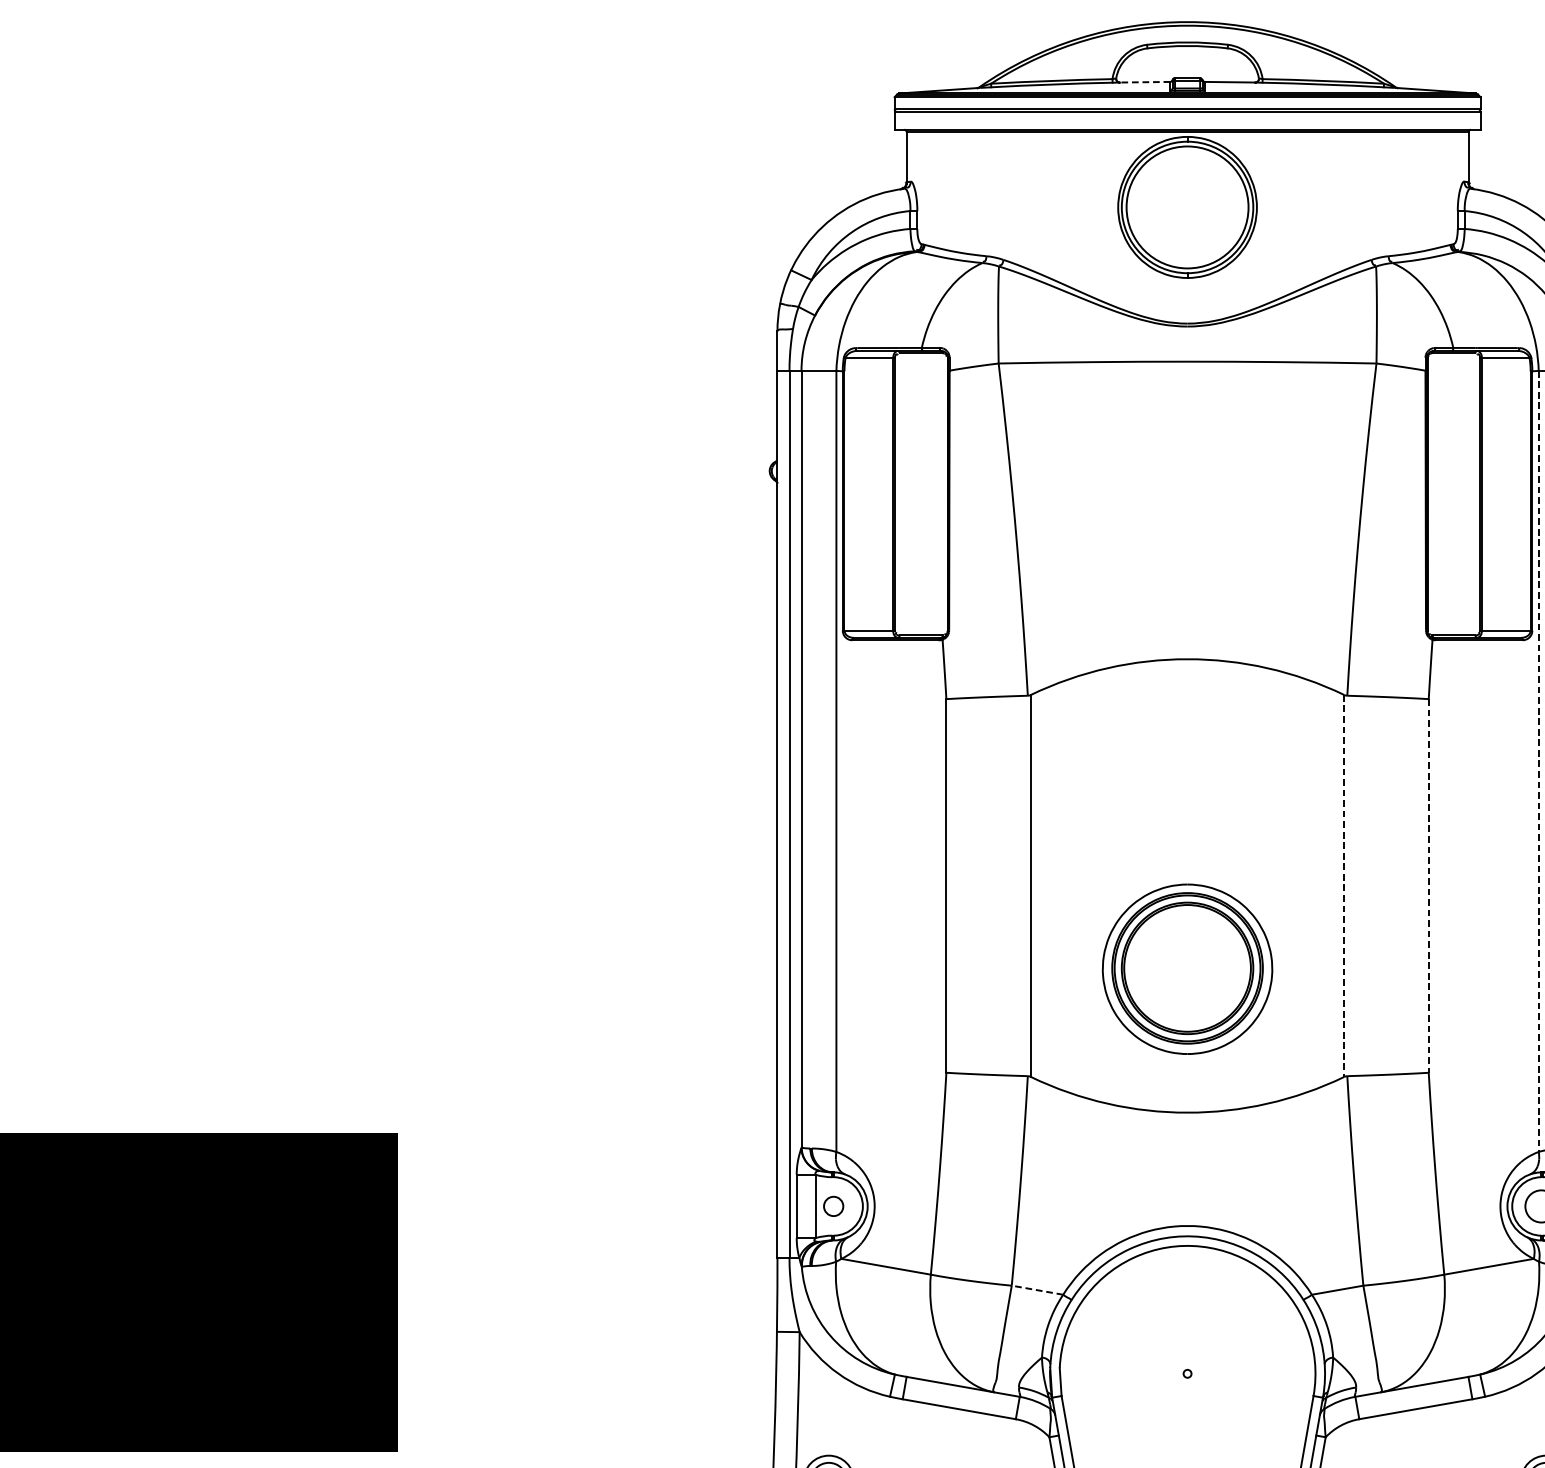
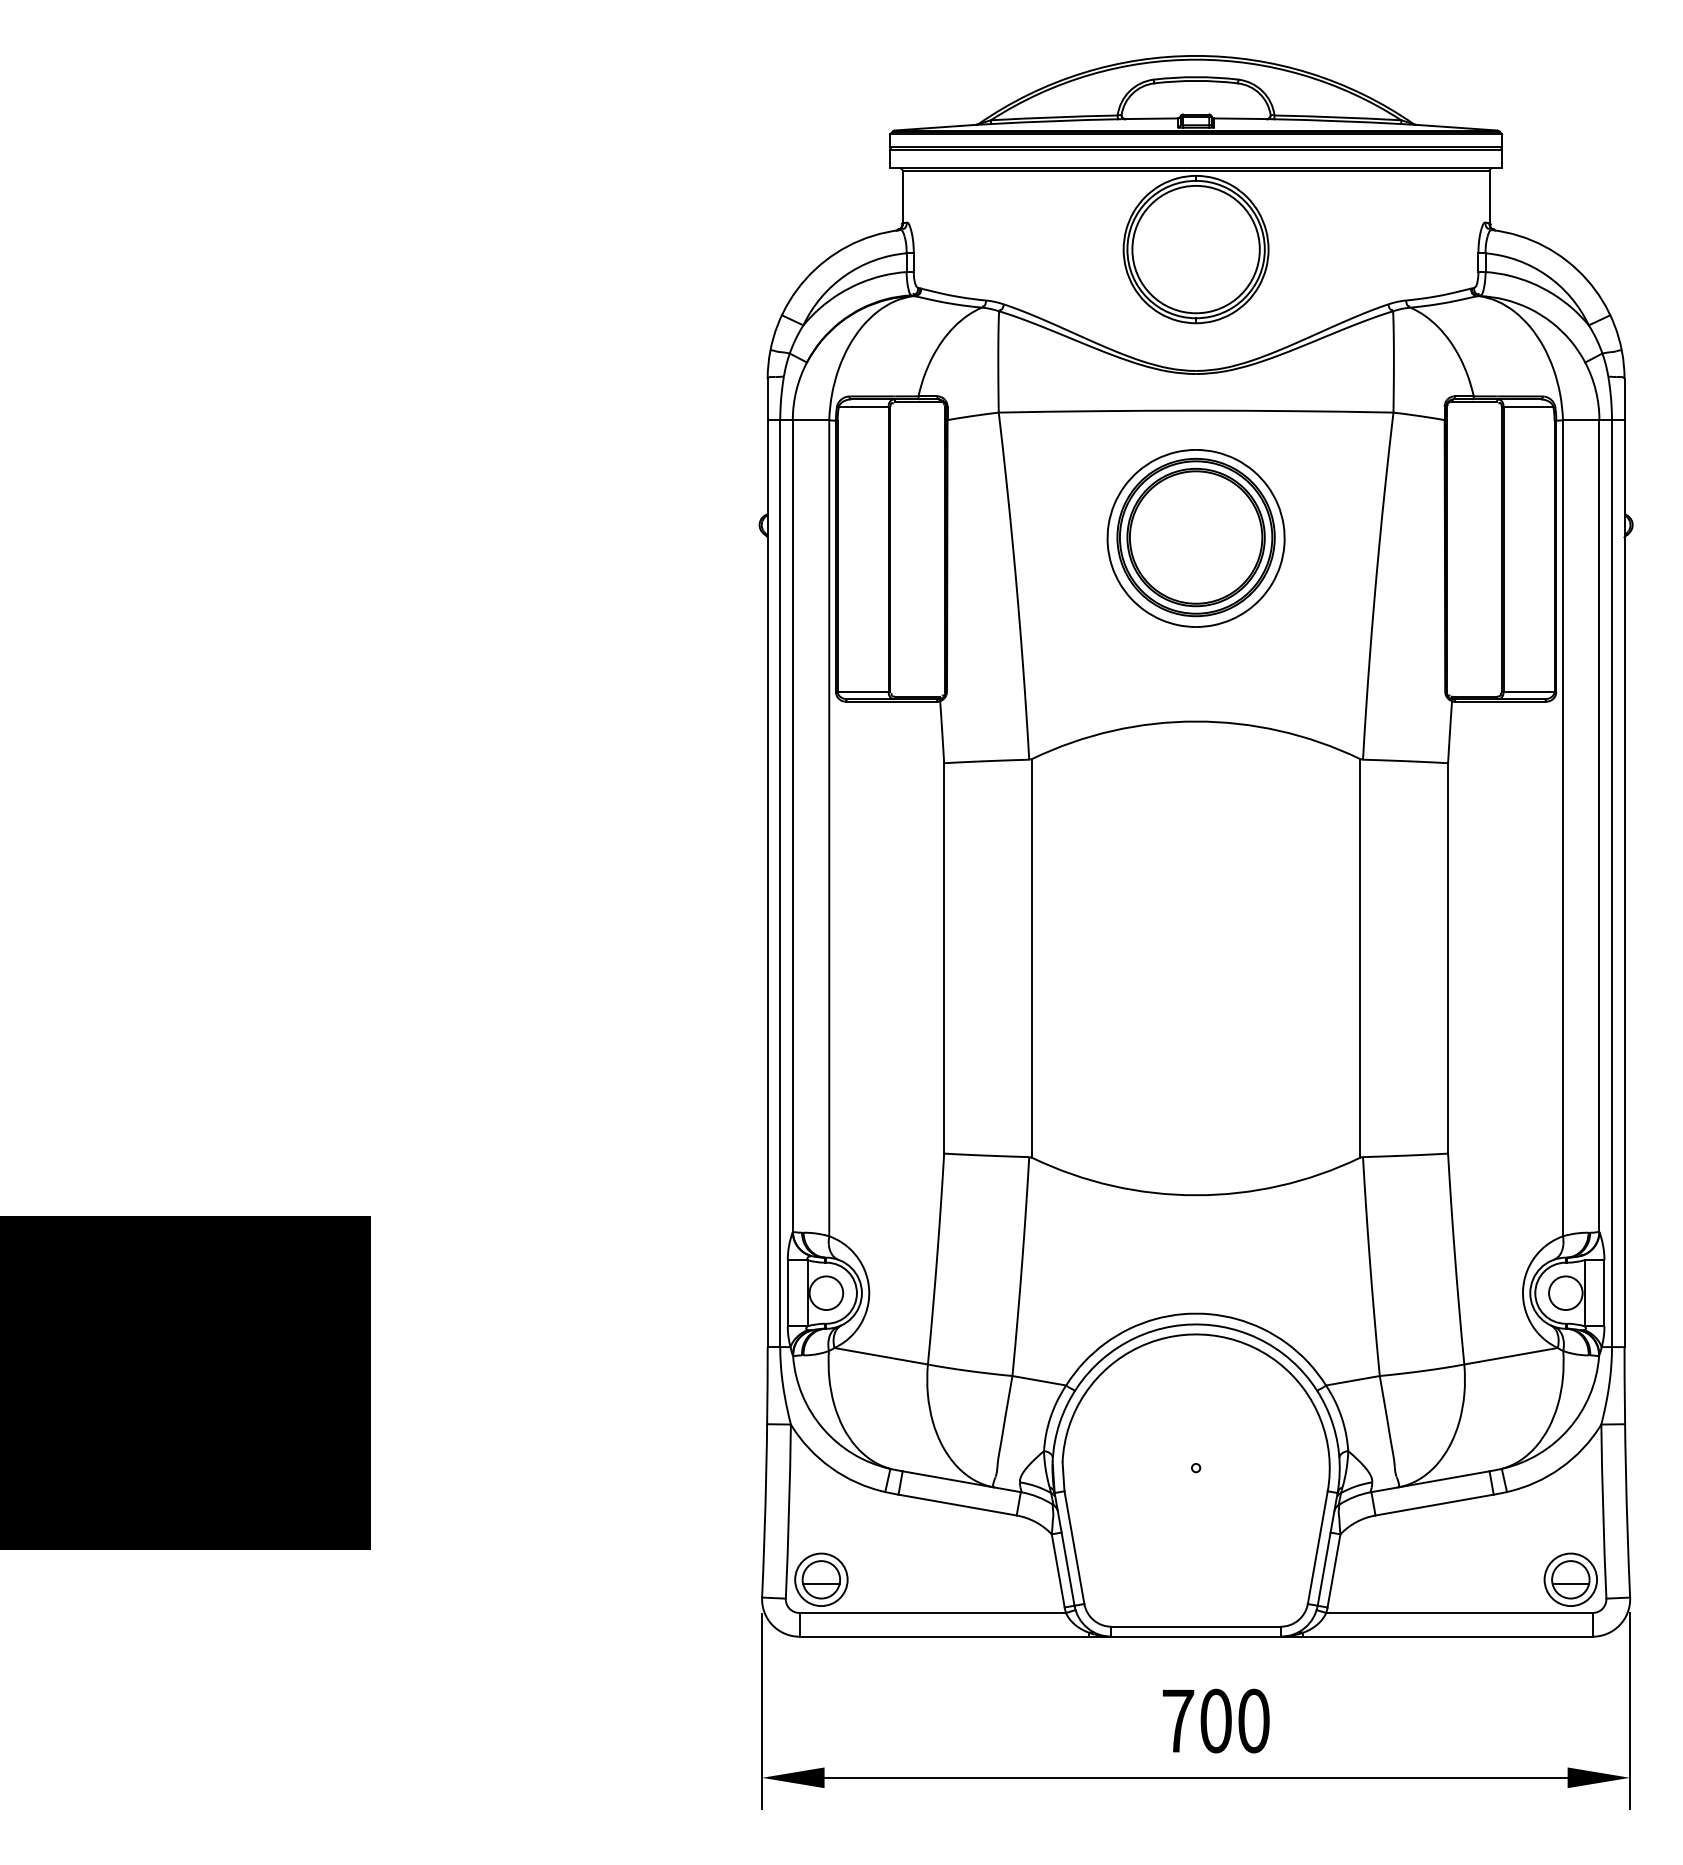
line: (1144, 81) -> (1151, 118), dashed -> solid
line: (1538, 761) -> (1562, 828), dashed -> solid
line: (1343, 886) -> (1359, 958), dashed -> solid
line: (1429, 886) -> (1448, 958), dashed -> solid
part: (1186, 969) -> (1195, 538), moved
circle: (833, 1206) -> (826, 1293), size x1.67
line: (1036, 1289) -> (1038, 1380), dashed -> solid

